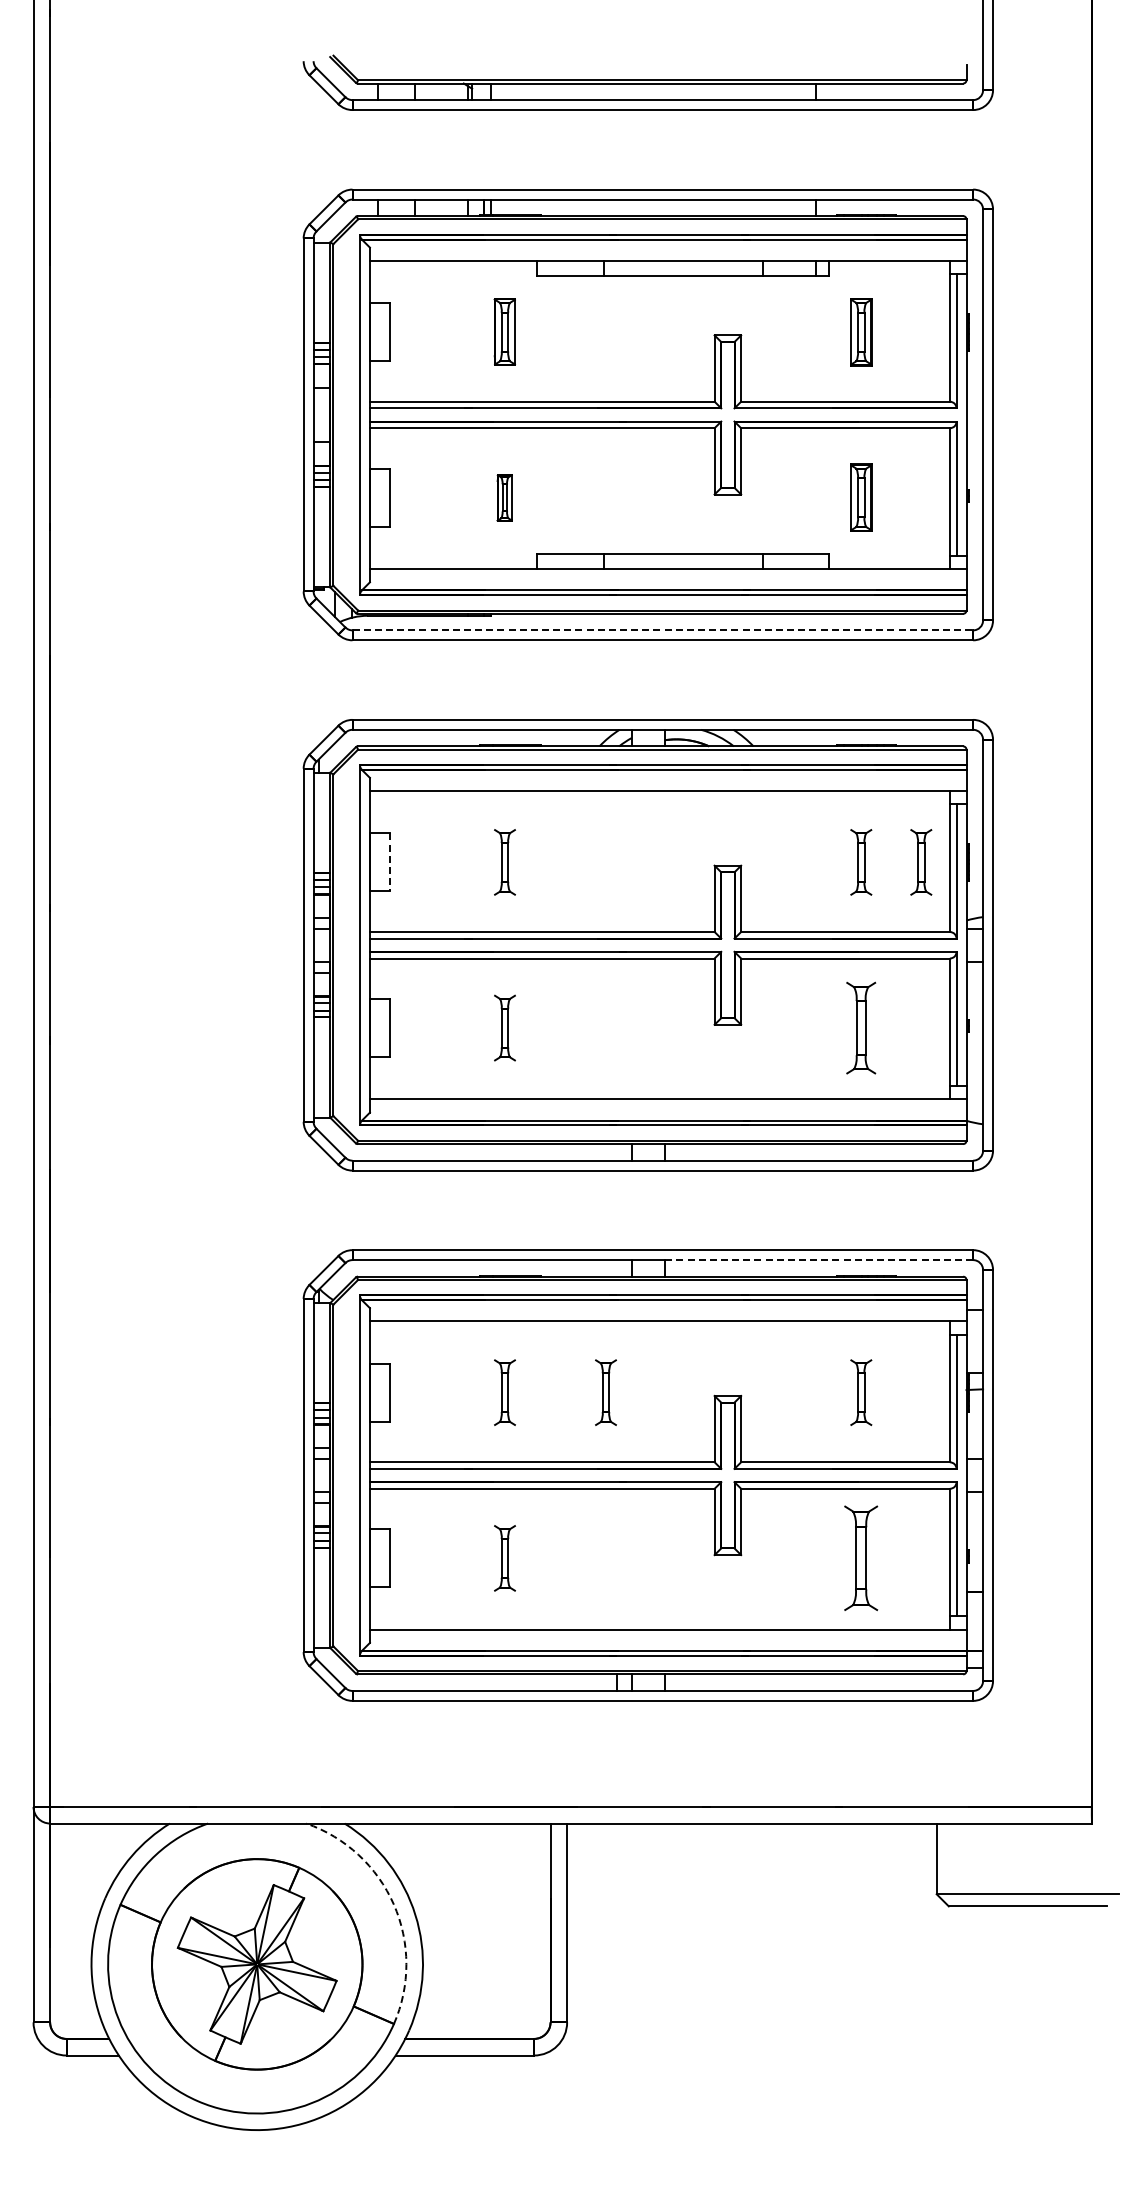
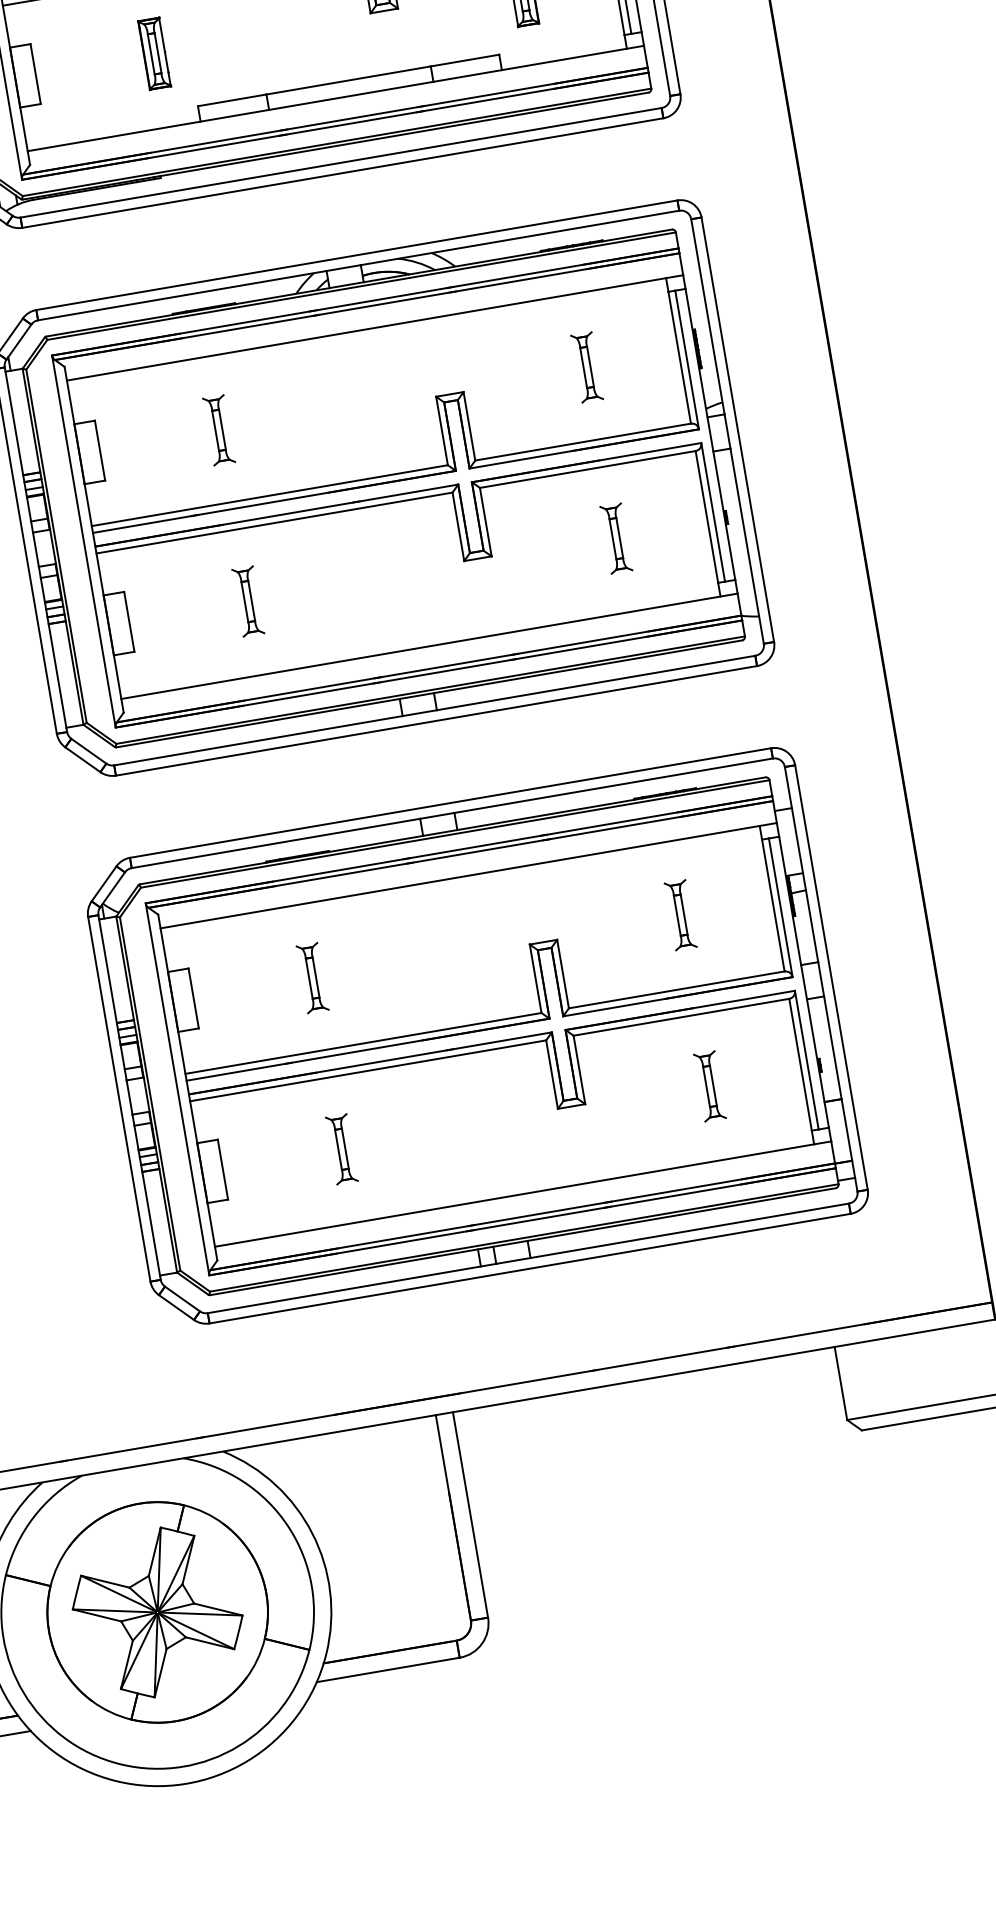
part: (504, 497) -> (154, 53), size x1.43
line: (663, 630) -> (341, 162), dashed -> solid
line: (389, 862) -> (99, 450), dashed -> solid
part: (921, 862) -> (649, 356), removed
part: (861, 1027) -> (616, 537), size x0.71
line: (818, 1260) -> (613, 786), dashed -> solid
part: (605, 1392) -> (416, 960), removed
part: (861, 1558) -> (710, 1086), size x0.62
arc: (393, 1904) -> (287, 1526), dashed -> solid

